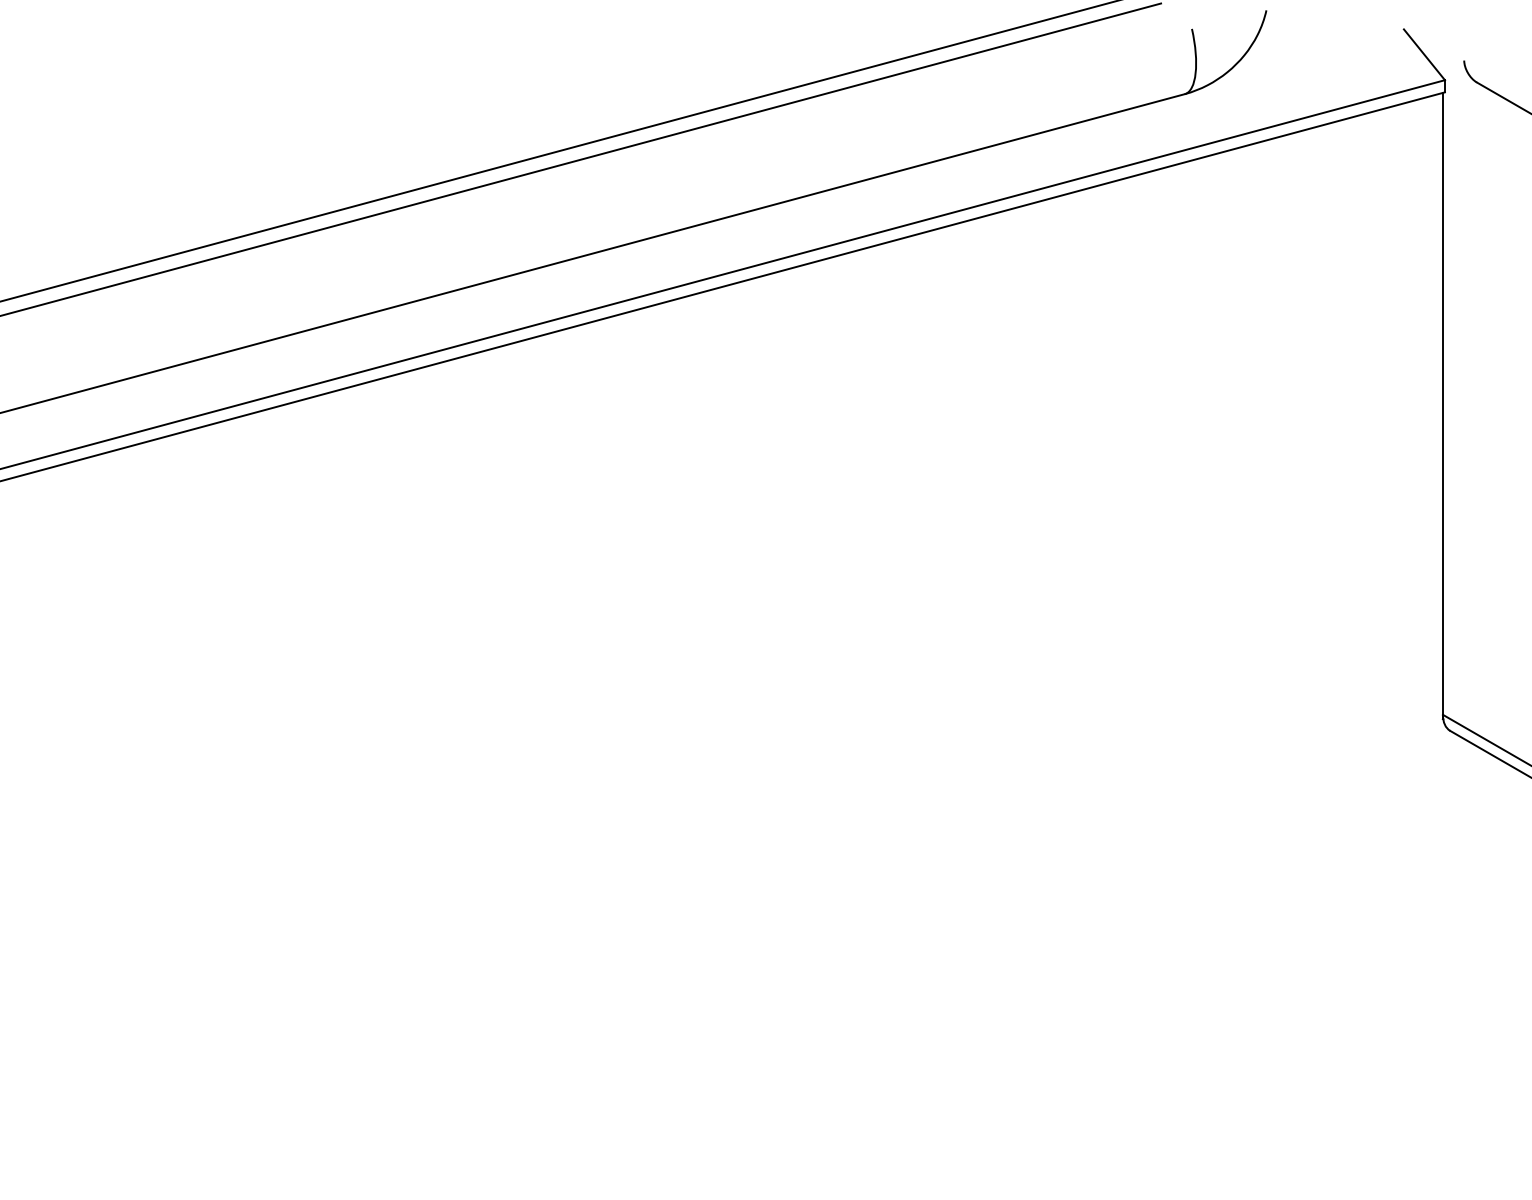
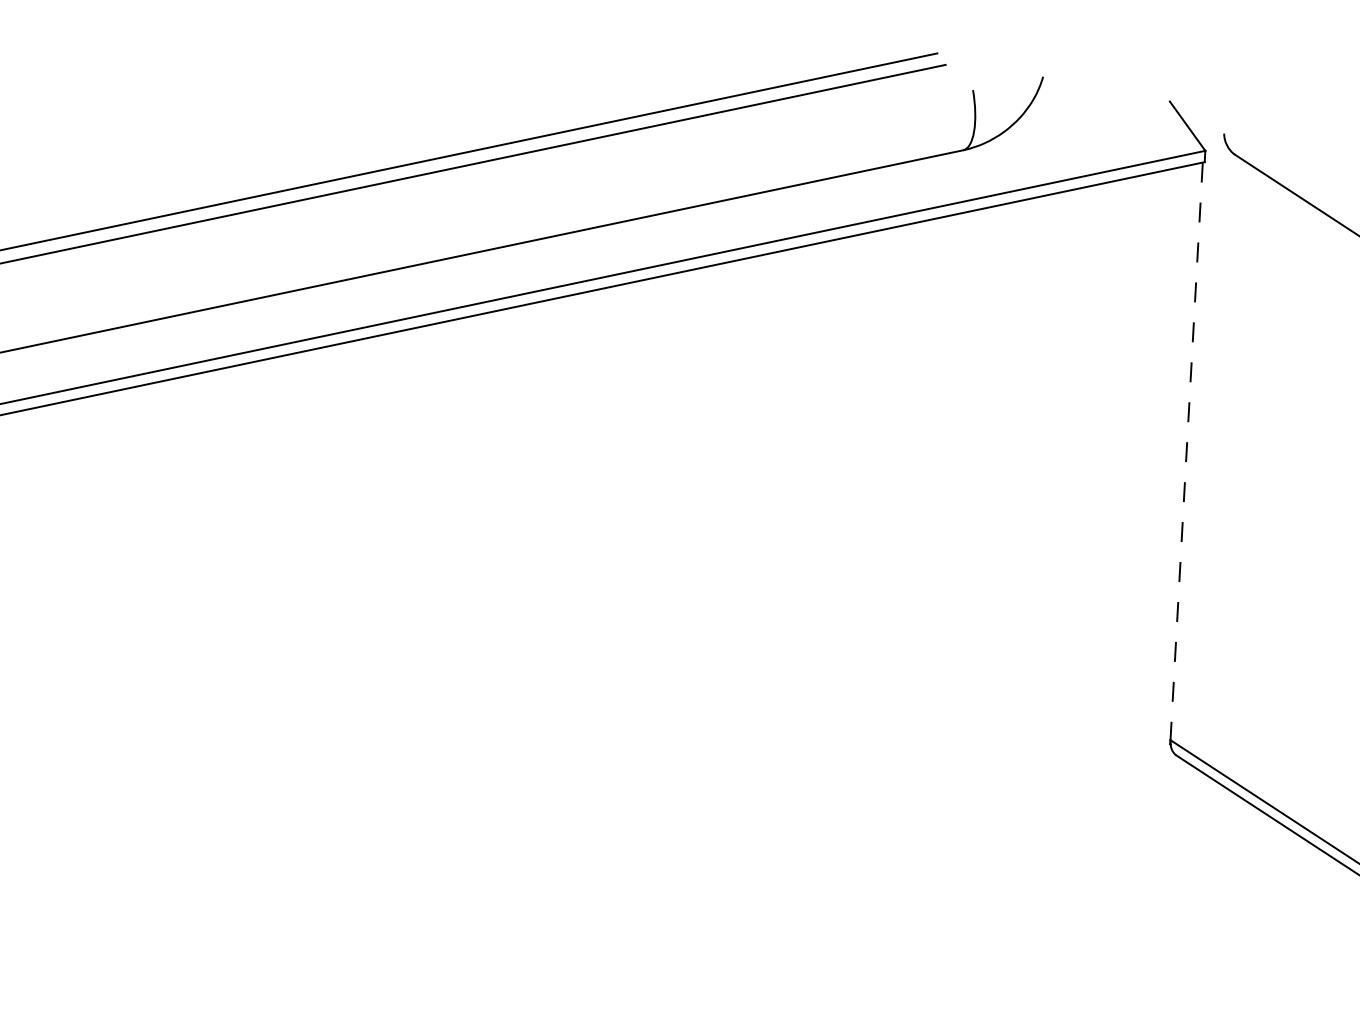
line: (1442, 403) -> (1186, 451), solid -> dashed

